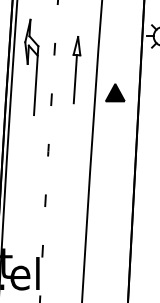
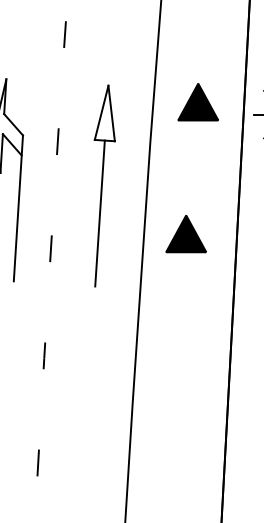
part: (120, 30) -> (197, 101), added
part: (76, 69) -> (103, 184), size x1.43

